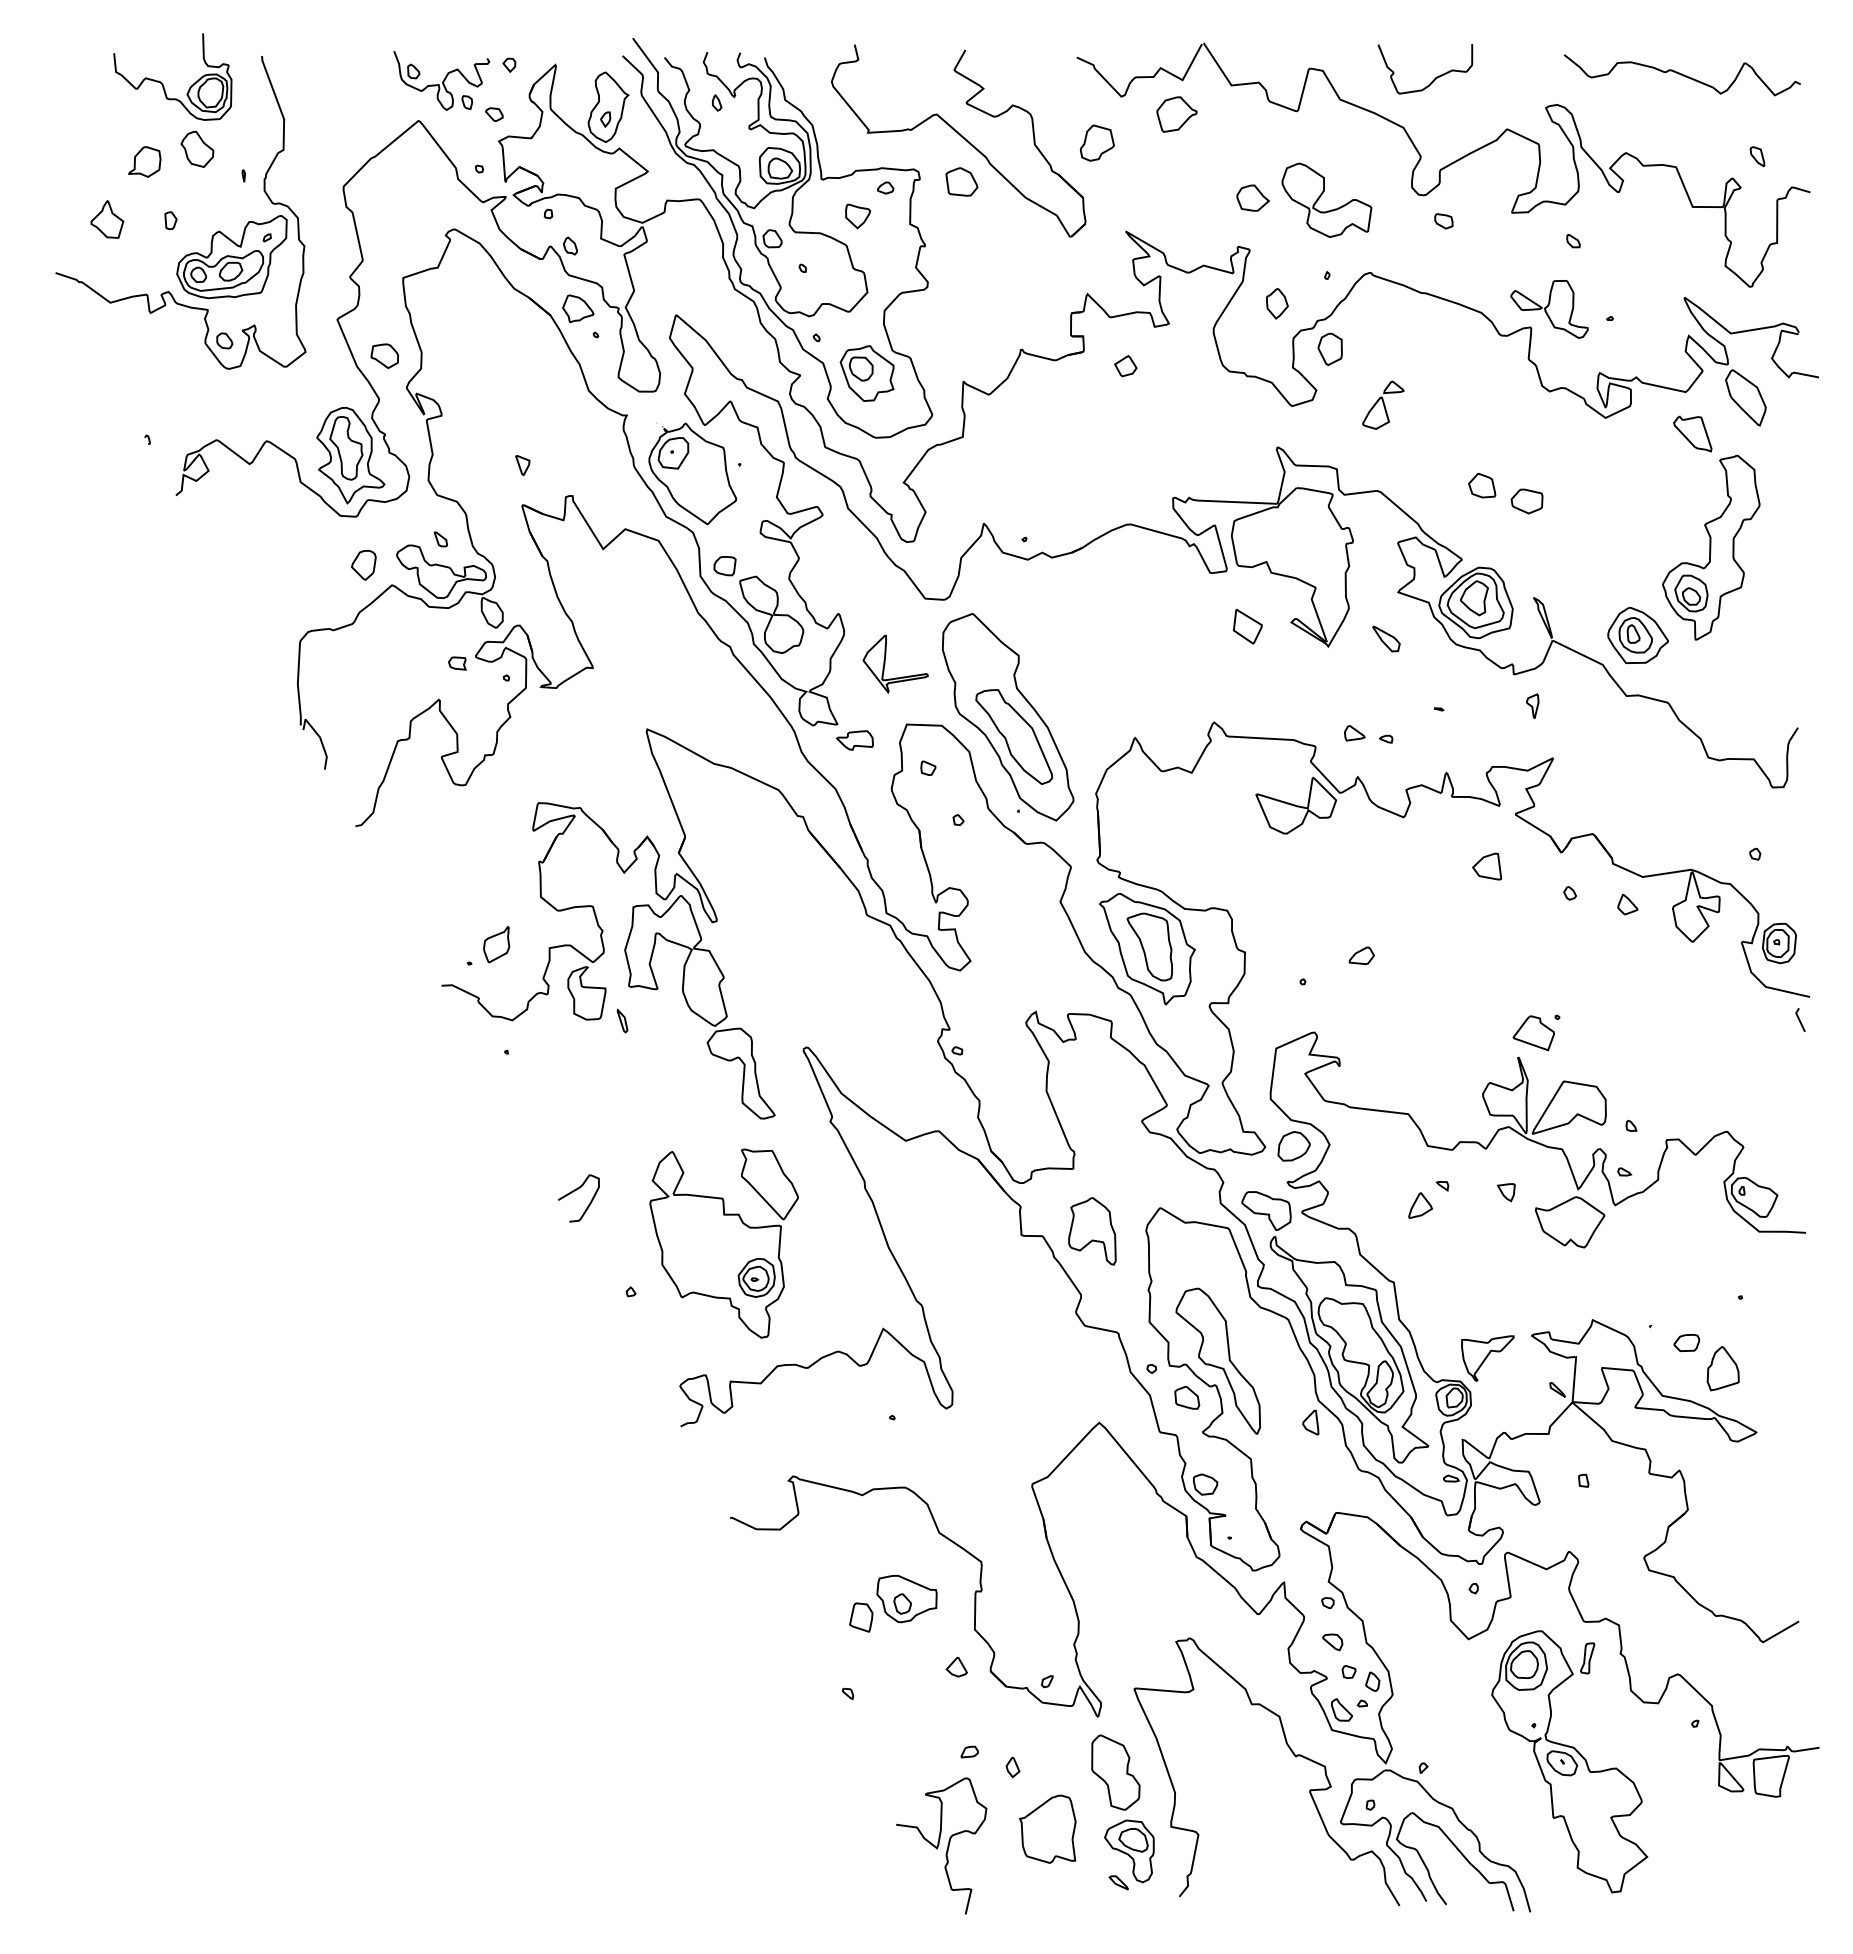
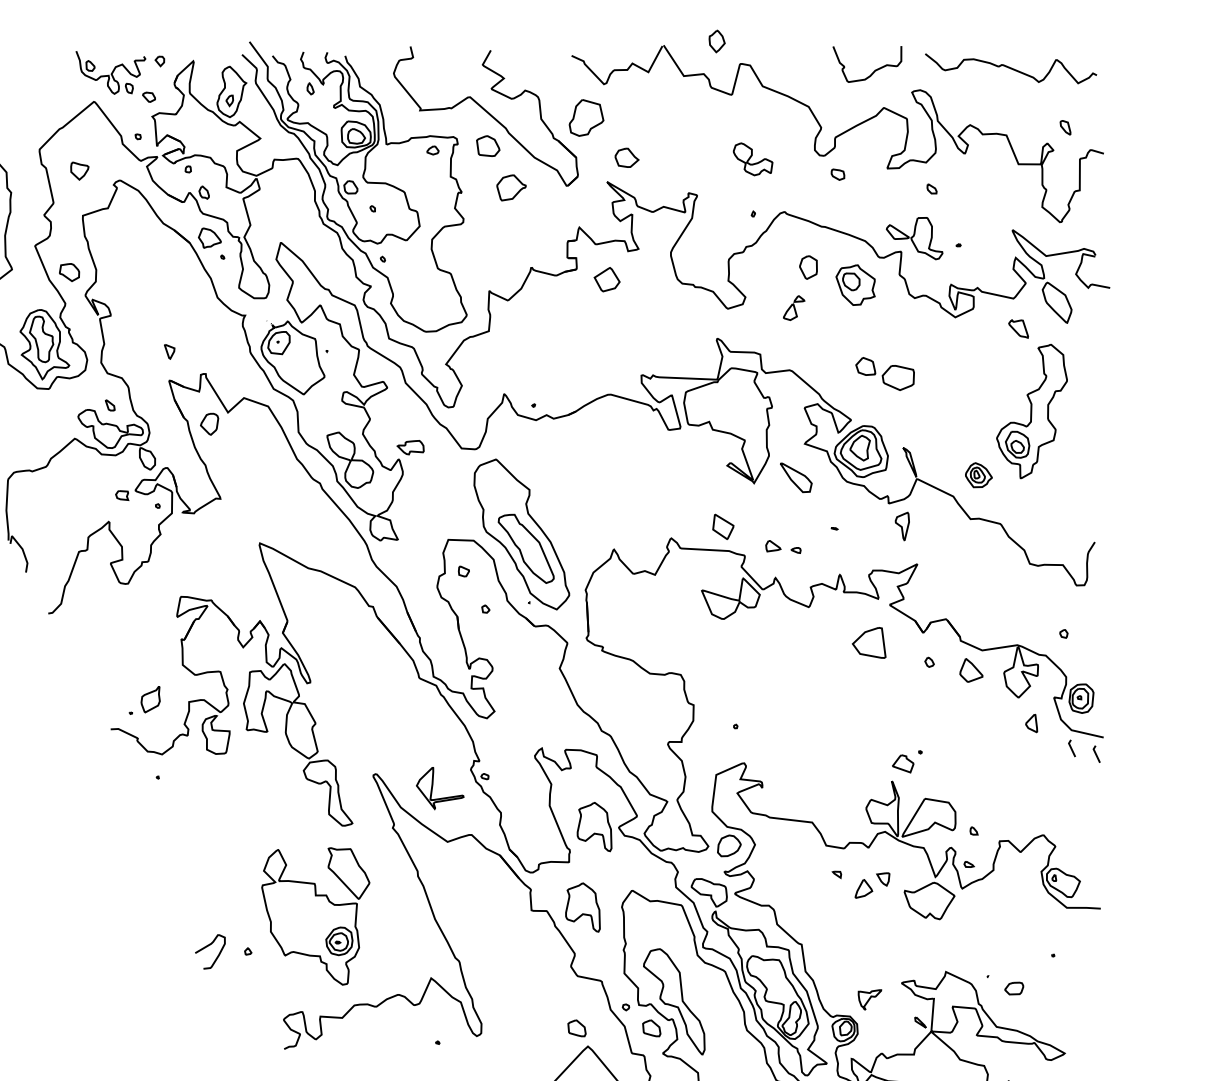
curve: (1434, 78) -> (873, 71), moved
part: (1176, 114) -> (511, 187), moved
part: (1097, 142) -> (586, 117), size x1.4
part: (1252, 197) -> (626, 157), moved
part: (1326, 199) -> (752, 158), size x0.6
part: (857, 216) -> (79, 171), moved
part: (1277, 303) -> (717, 41), moved
part: (1329, 348) -> (807, 266), moved
part: (1125, 366) -> (606, 280), size x1.6
part: (866, 373) -> (855, 285), moved
part: (1383, 404) -> (794, 307), size x0.7
part: (1692, 433) -> (1018, 328), size x0.7
part: (1526, 501) -> (897, 377), size x1.4
part: (363, 565) -> (209, 424), moved
part: (724, 566) -> (316, 425), removed
part: (1247, 626) -> (723, 526), moved
part: (1637, 635) -> (978, 475), size x0.6
part: (1386, 638) -> (796, 477), size x1.6
part: (885, 663) -> (432, 787), moved
part: (1532, 706) -> (902, 526), size x1.6
part: (854, 740) -> (410, 447), moved
part: (1487, 866) -> (869, 642), size x1.6
part: (1627, 904) -> (971, 670), size x1.6
part: (1147, 949) -> (622, 703), removed
part: (1361, 955) -> (778, 707), removed
line: (1766, 1011) -> (1072, 748), added
part: (622, 1020) -> (241, 754), removed
part: (1533, 1033) -> (903, 763), size x0.7
part: (1108, 1120) -> (594, 827), added
curve: (575, 1191) -> (207, 946), moved
part: (1420, 1205) -> (863, 888), moved
part: (1487, 1358) -> (869, 999), size x0.6
part: (1722, 1368) -> (1040, 1007), removed
part: (1084, 1397) -> (577, 1028), added
part: (1310, 1422) -> (1031, 723), moved

